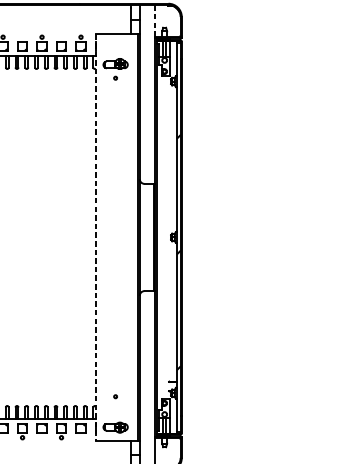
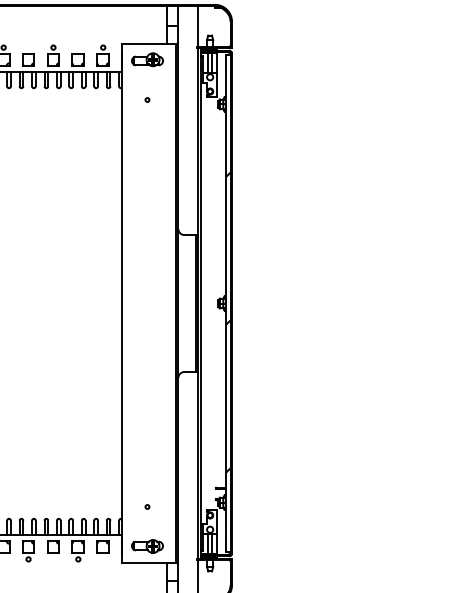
line: (154, 20) -> (197, 26), dashed -> solid
part: (115, 63) -> (147, 59), moved
line: (96, 238) -> (122, 304), dashed -> solid

